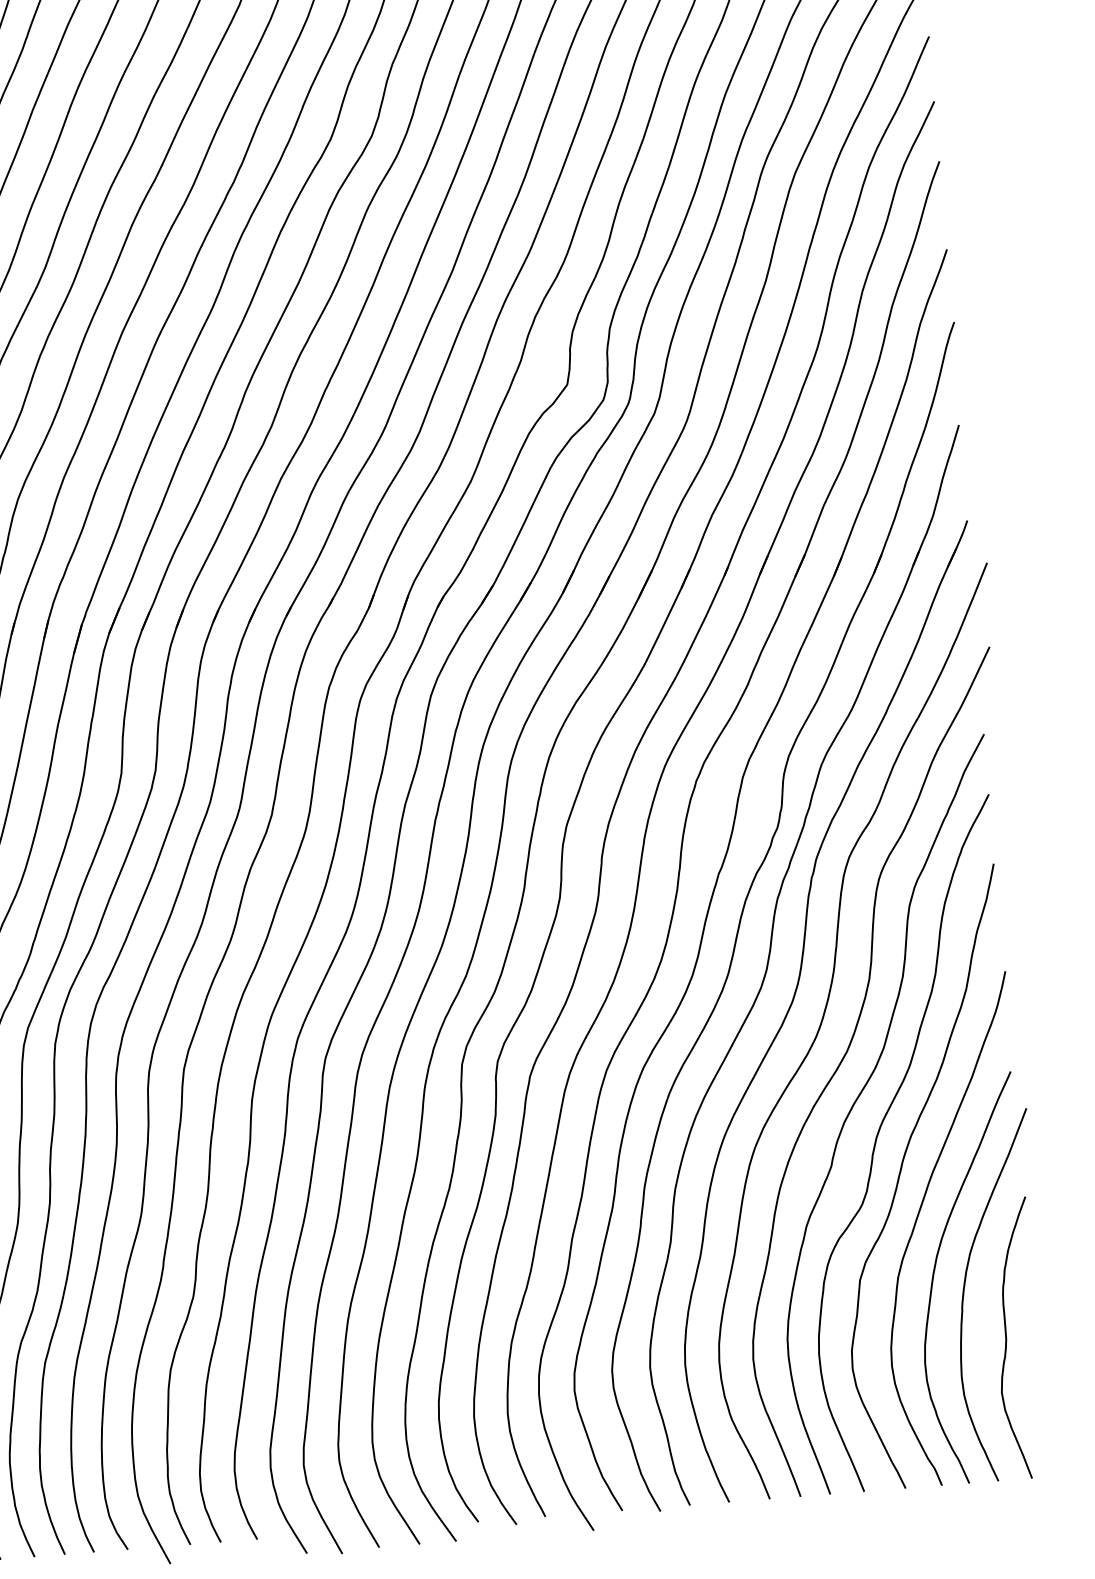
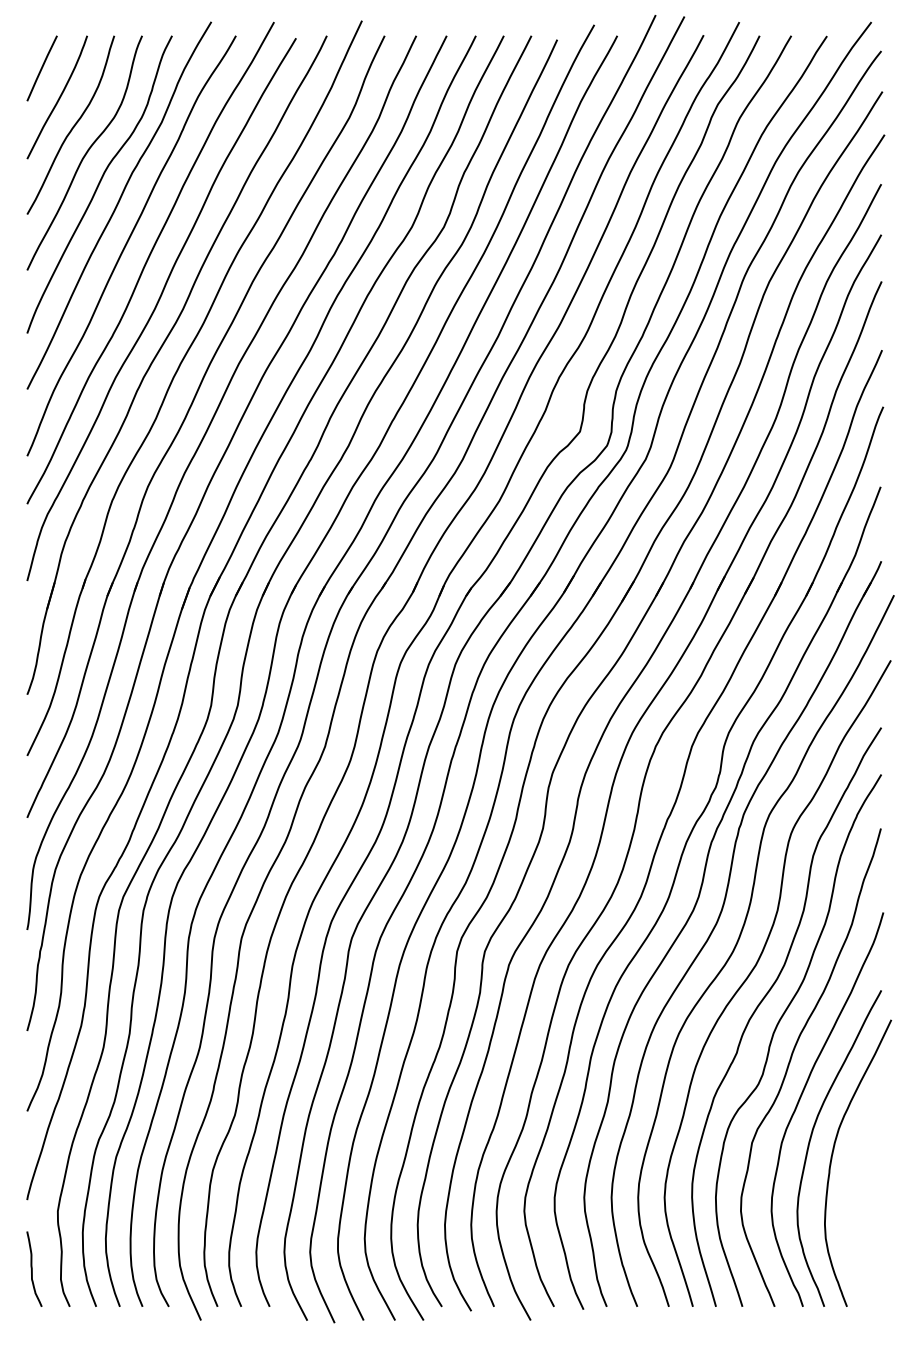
curve: (1007, 1339) -> (862, 1197), removed

